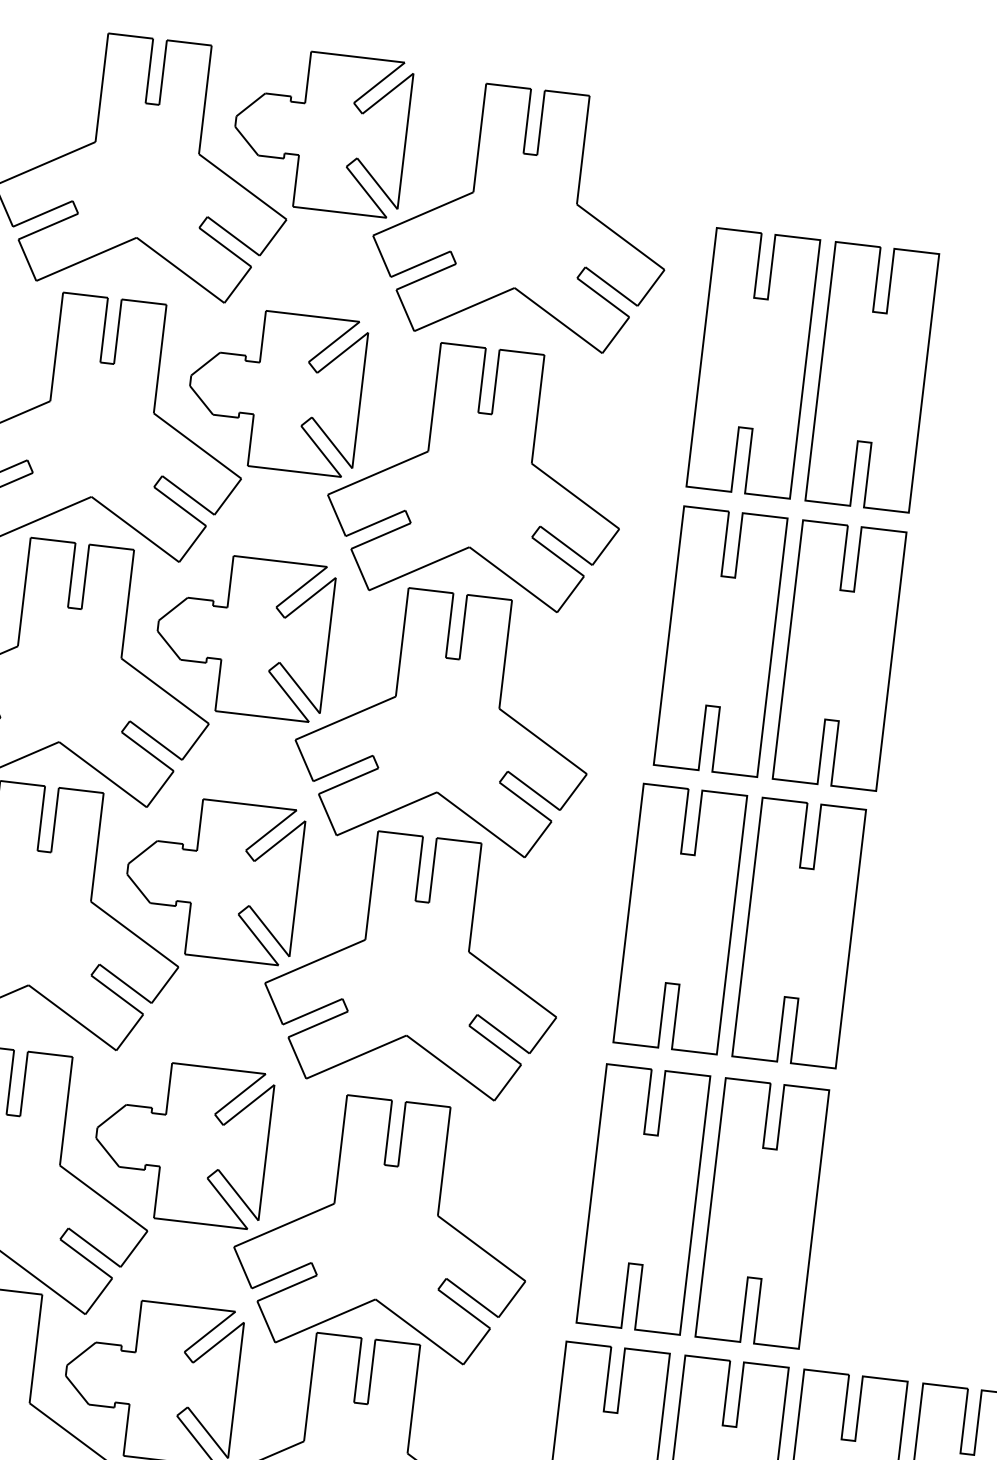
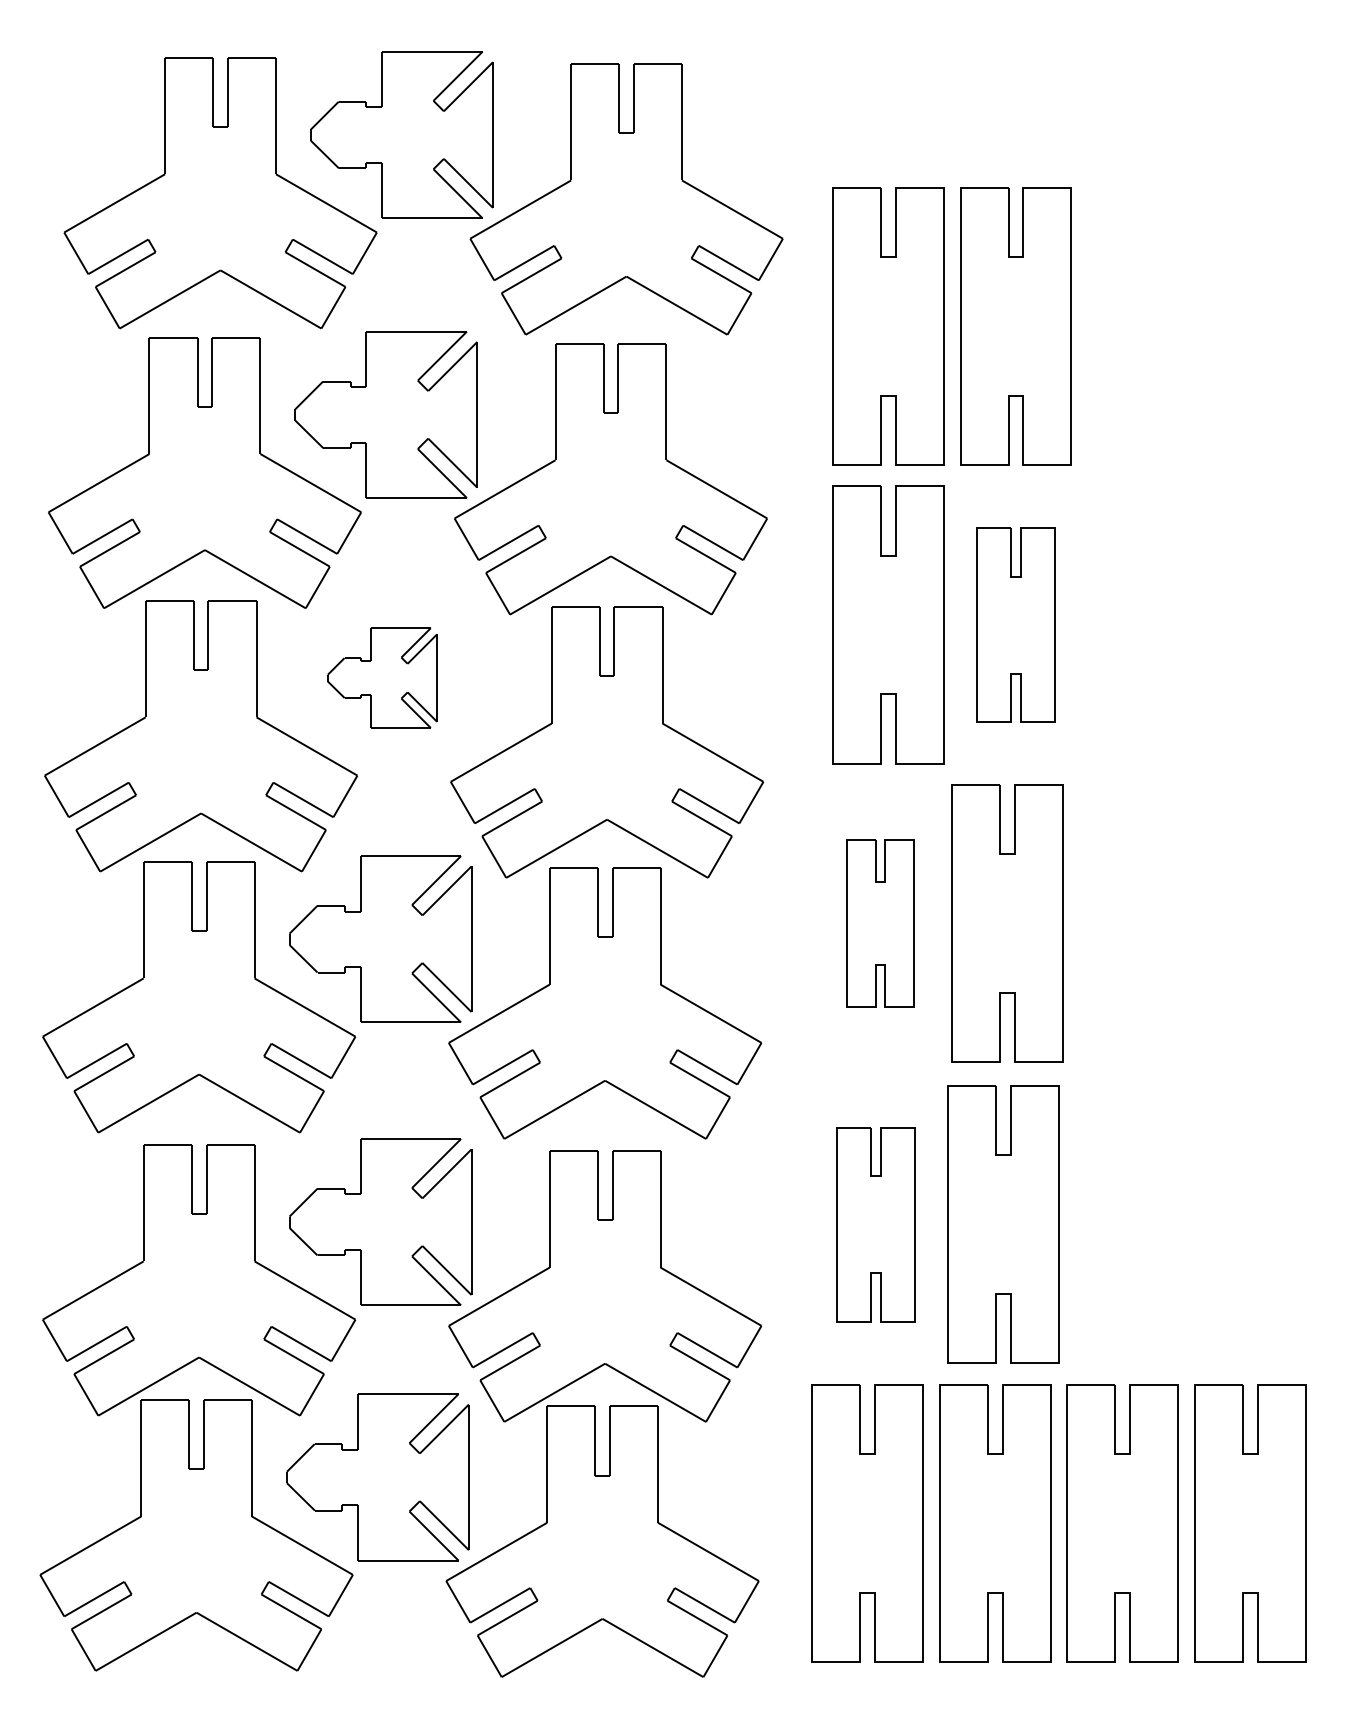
part: (243, 635) -> (382, 677), size x0.6
part: (839, 655) -> (1015, 624), size x0.7
part: (680, 919) -> (880, 923), size x0.6
part: (643, 1199) -> (876, 1224), size x0.7

